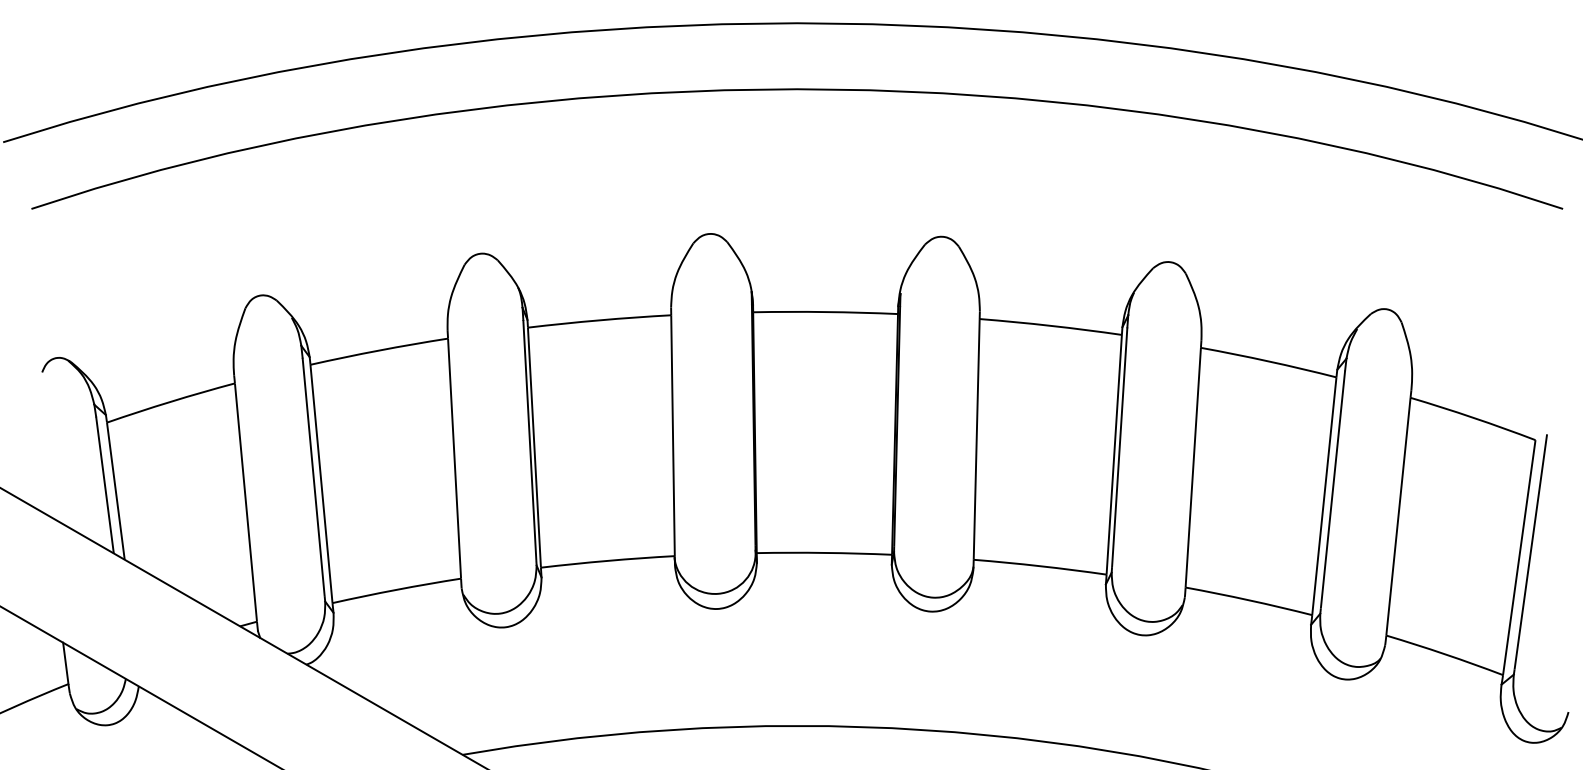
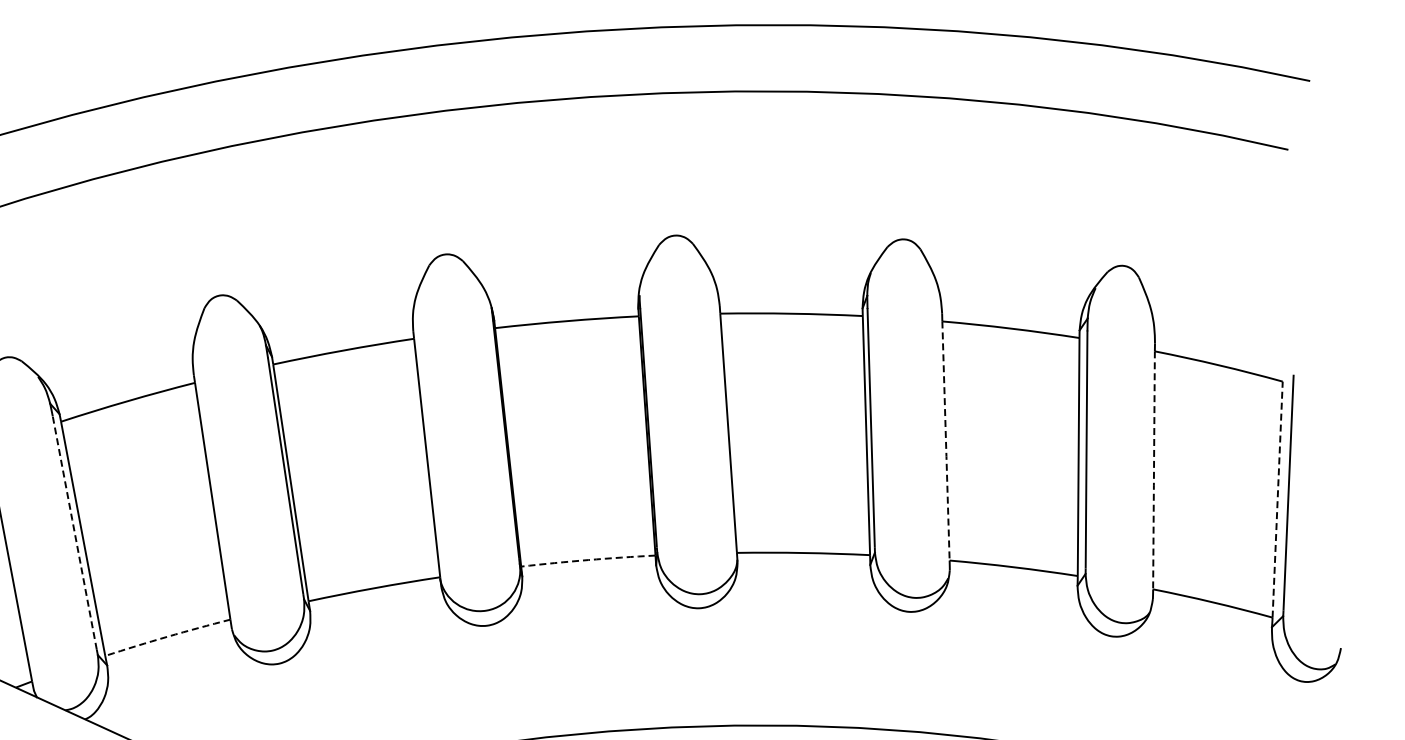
line: (1193, 468) -> (946, 441), solid -> dashed
line: (313, 475) -> (74, 531), solid -> dashed
line: (1398, 517) -> (1154, 471), solid -> dashed
arc: (824, 552) -> (588, 559), solid -> dashed
line: (1519, 556) -> (1277, 498), solid -> dashed
arc: (396, 589) -> (167, 636), solid -> dashed

